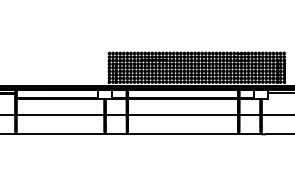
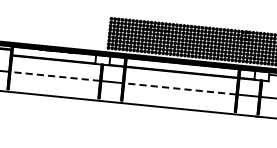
line: (60, 114) -> (55, 75), solid -> dashed
line: (182, 114) -> (179, 88), solid -> dashed

